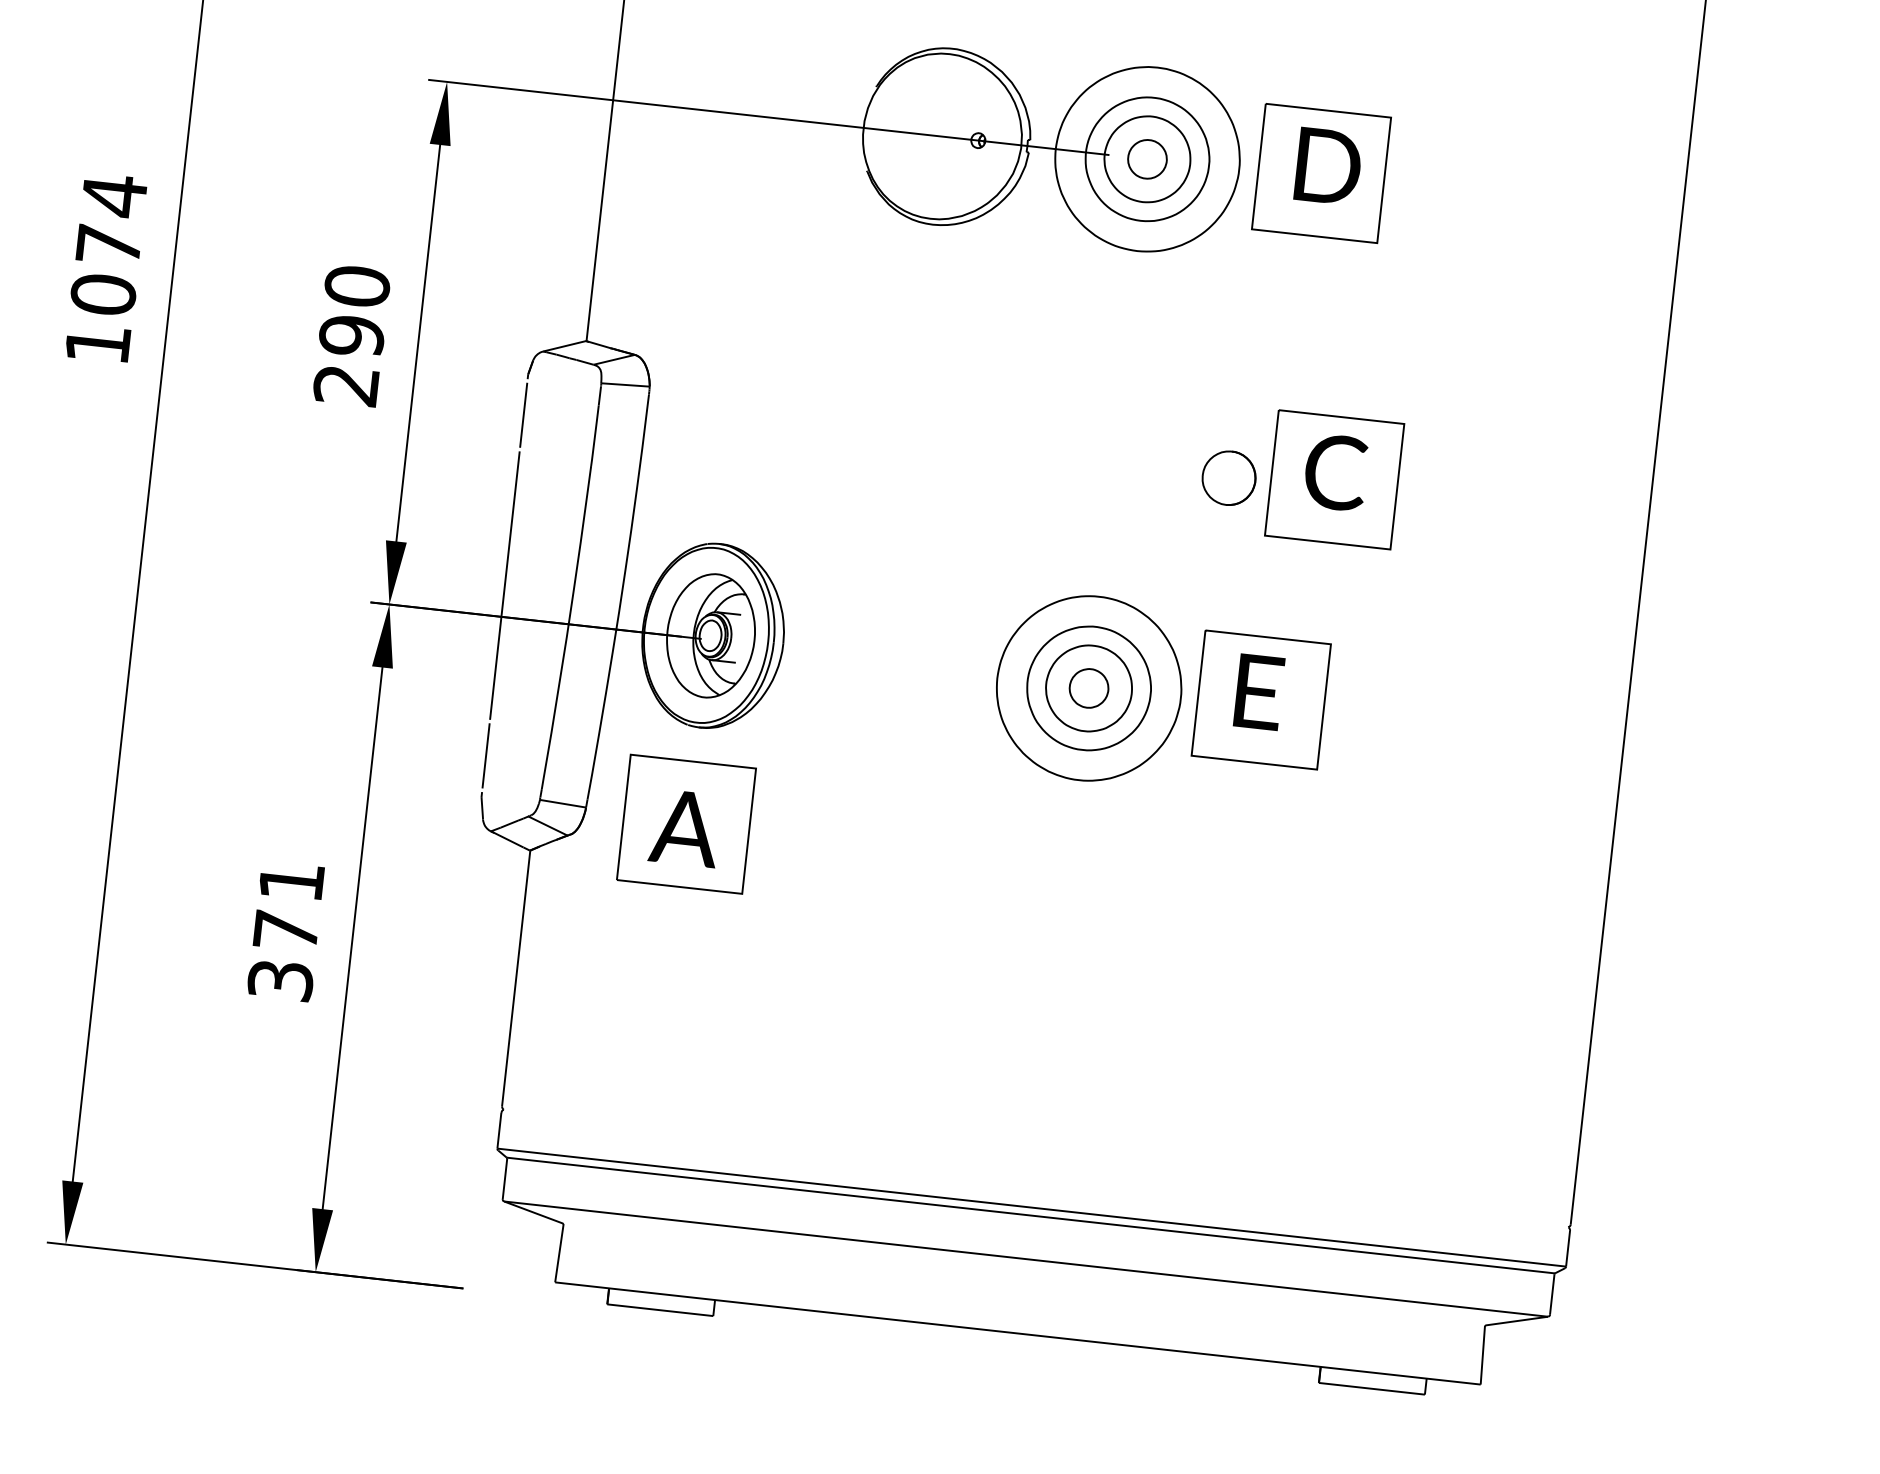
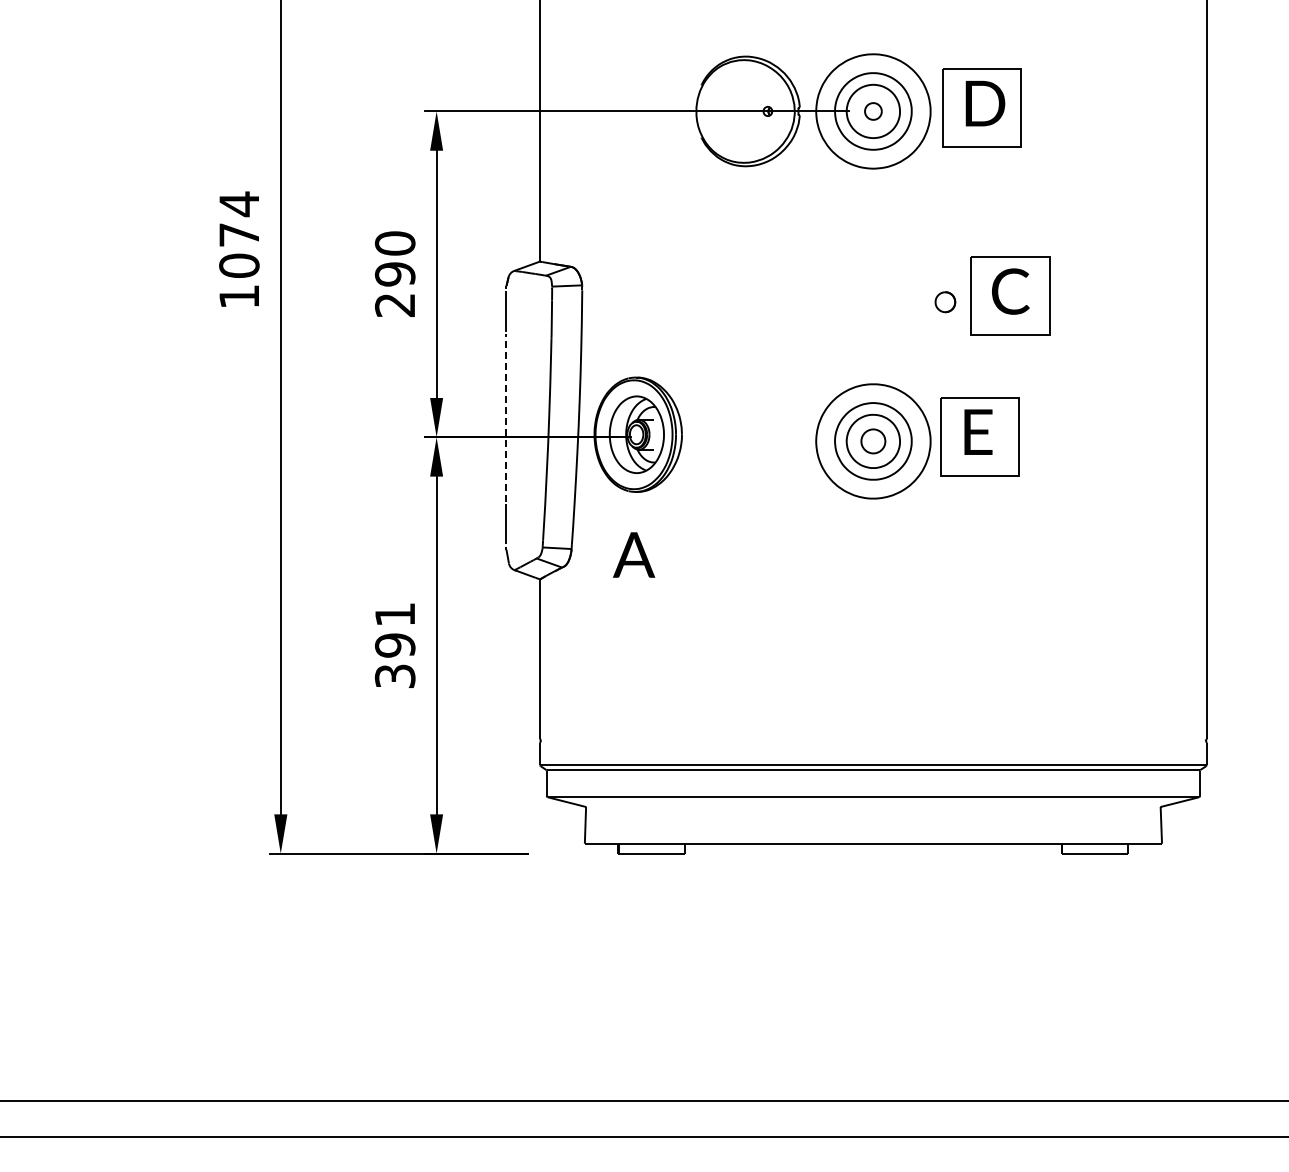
part: (1147, 159) -> (873, 111), size x0.7
part: (1229, 476) -> (945, 301), size x0.6
line: (504, 585) -> (506, 417), solid -> dashed
part: (686, 824) -> (634, 552), removed
text: (285, 930) -> (394, 645), 371 -> 391

